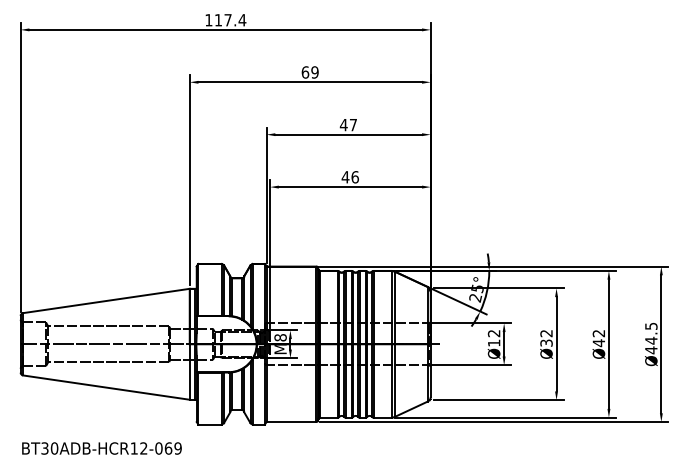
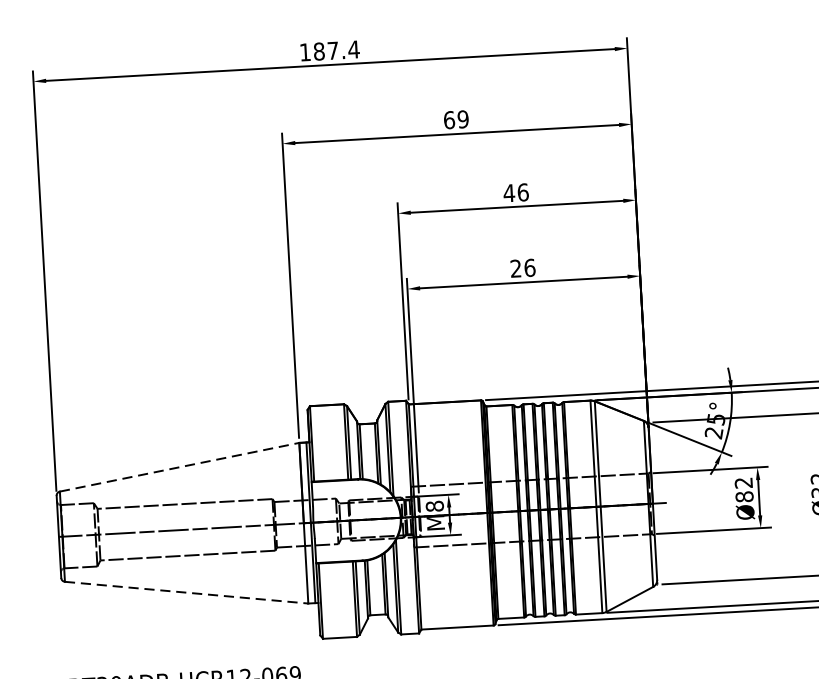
text: (218, 20) -> (319, 51), 117.4 -> 187.4
text: (353, 124) -> (523, 191), 47 -> 46
text: (345, 177) -> (515, 269), 46 -> 26
line: (106, 300) -> (179, 466), solid -> dashed
text: (493, 342) -> (743, 496), Ø12 -> Ø82
line: (106, 387) -> (186, 592), solid -> dashed

